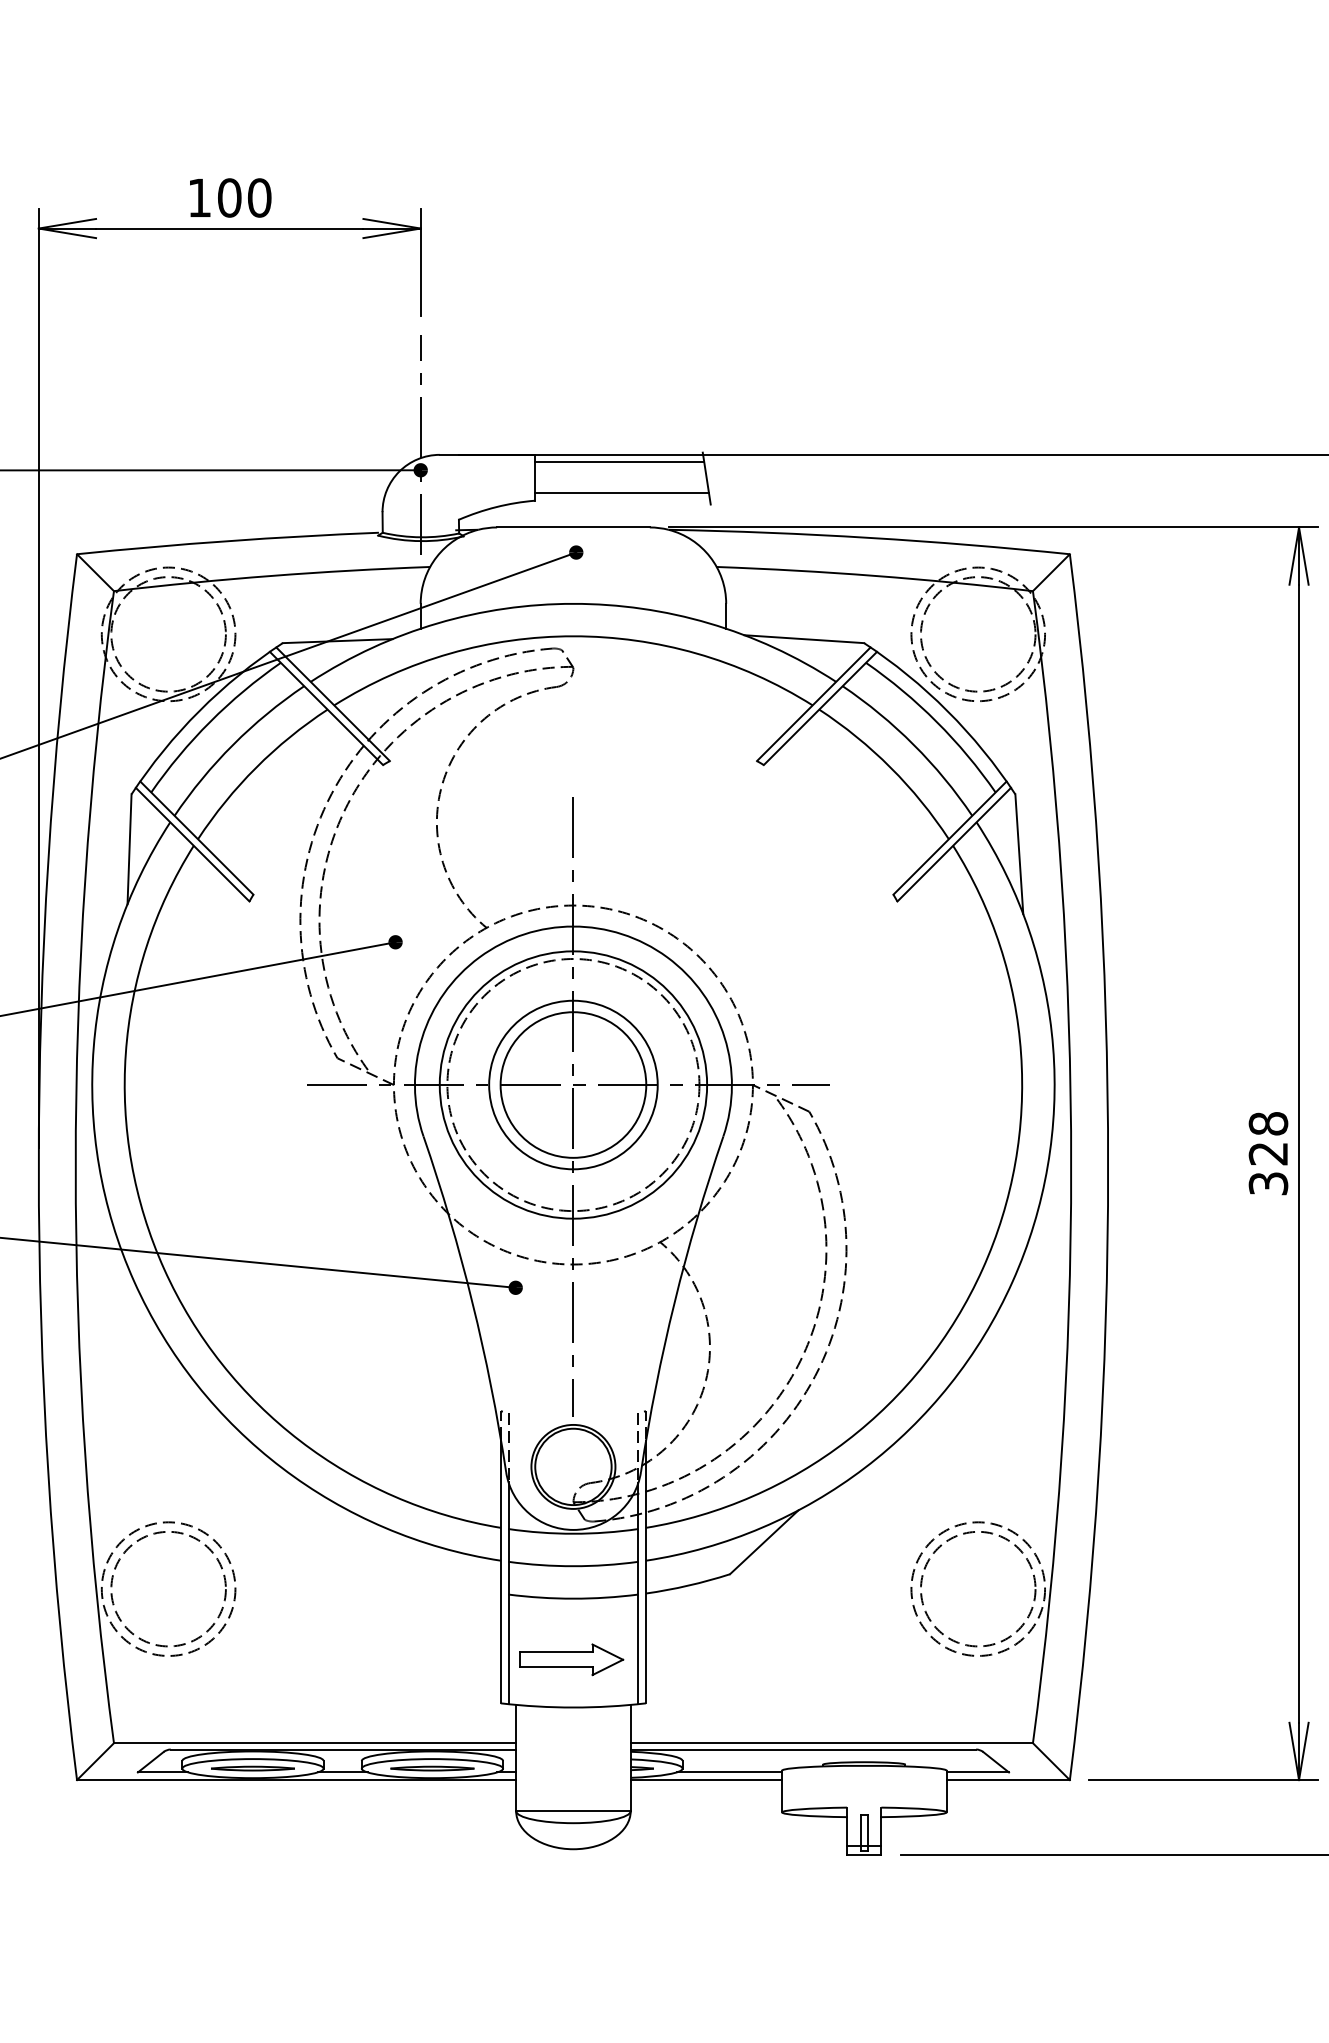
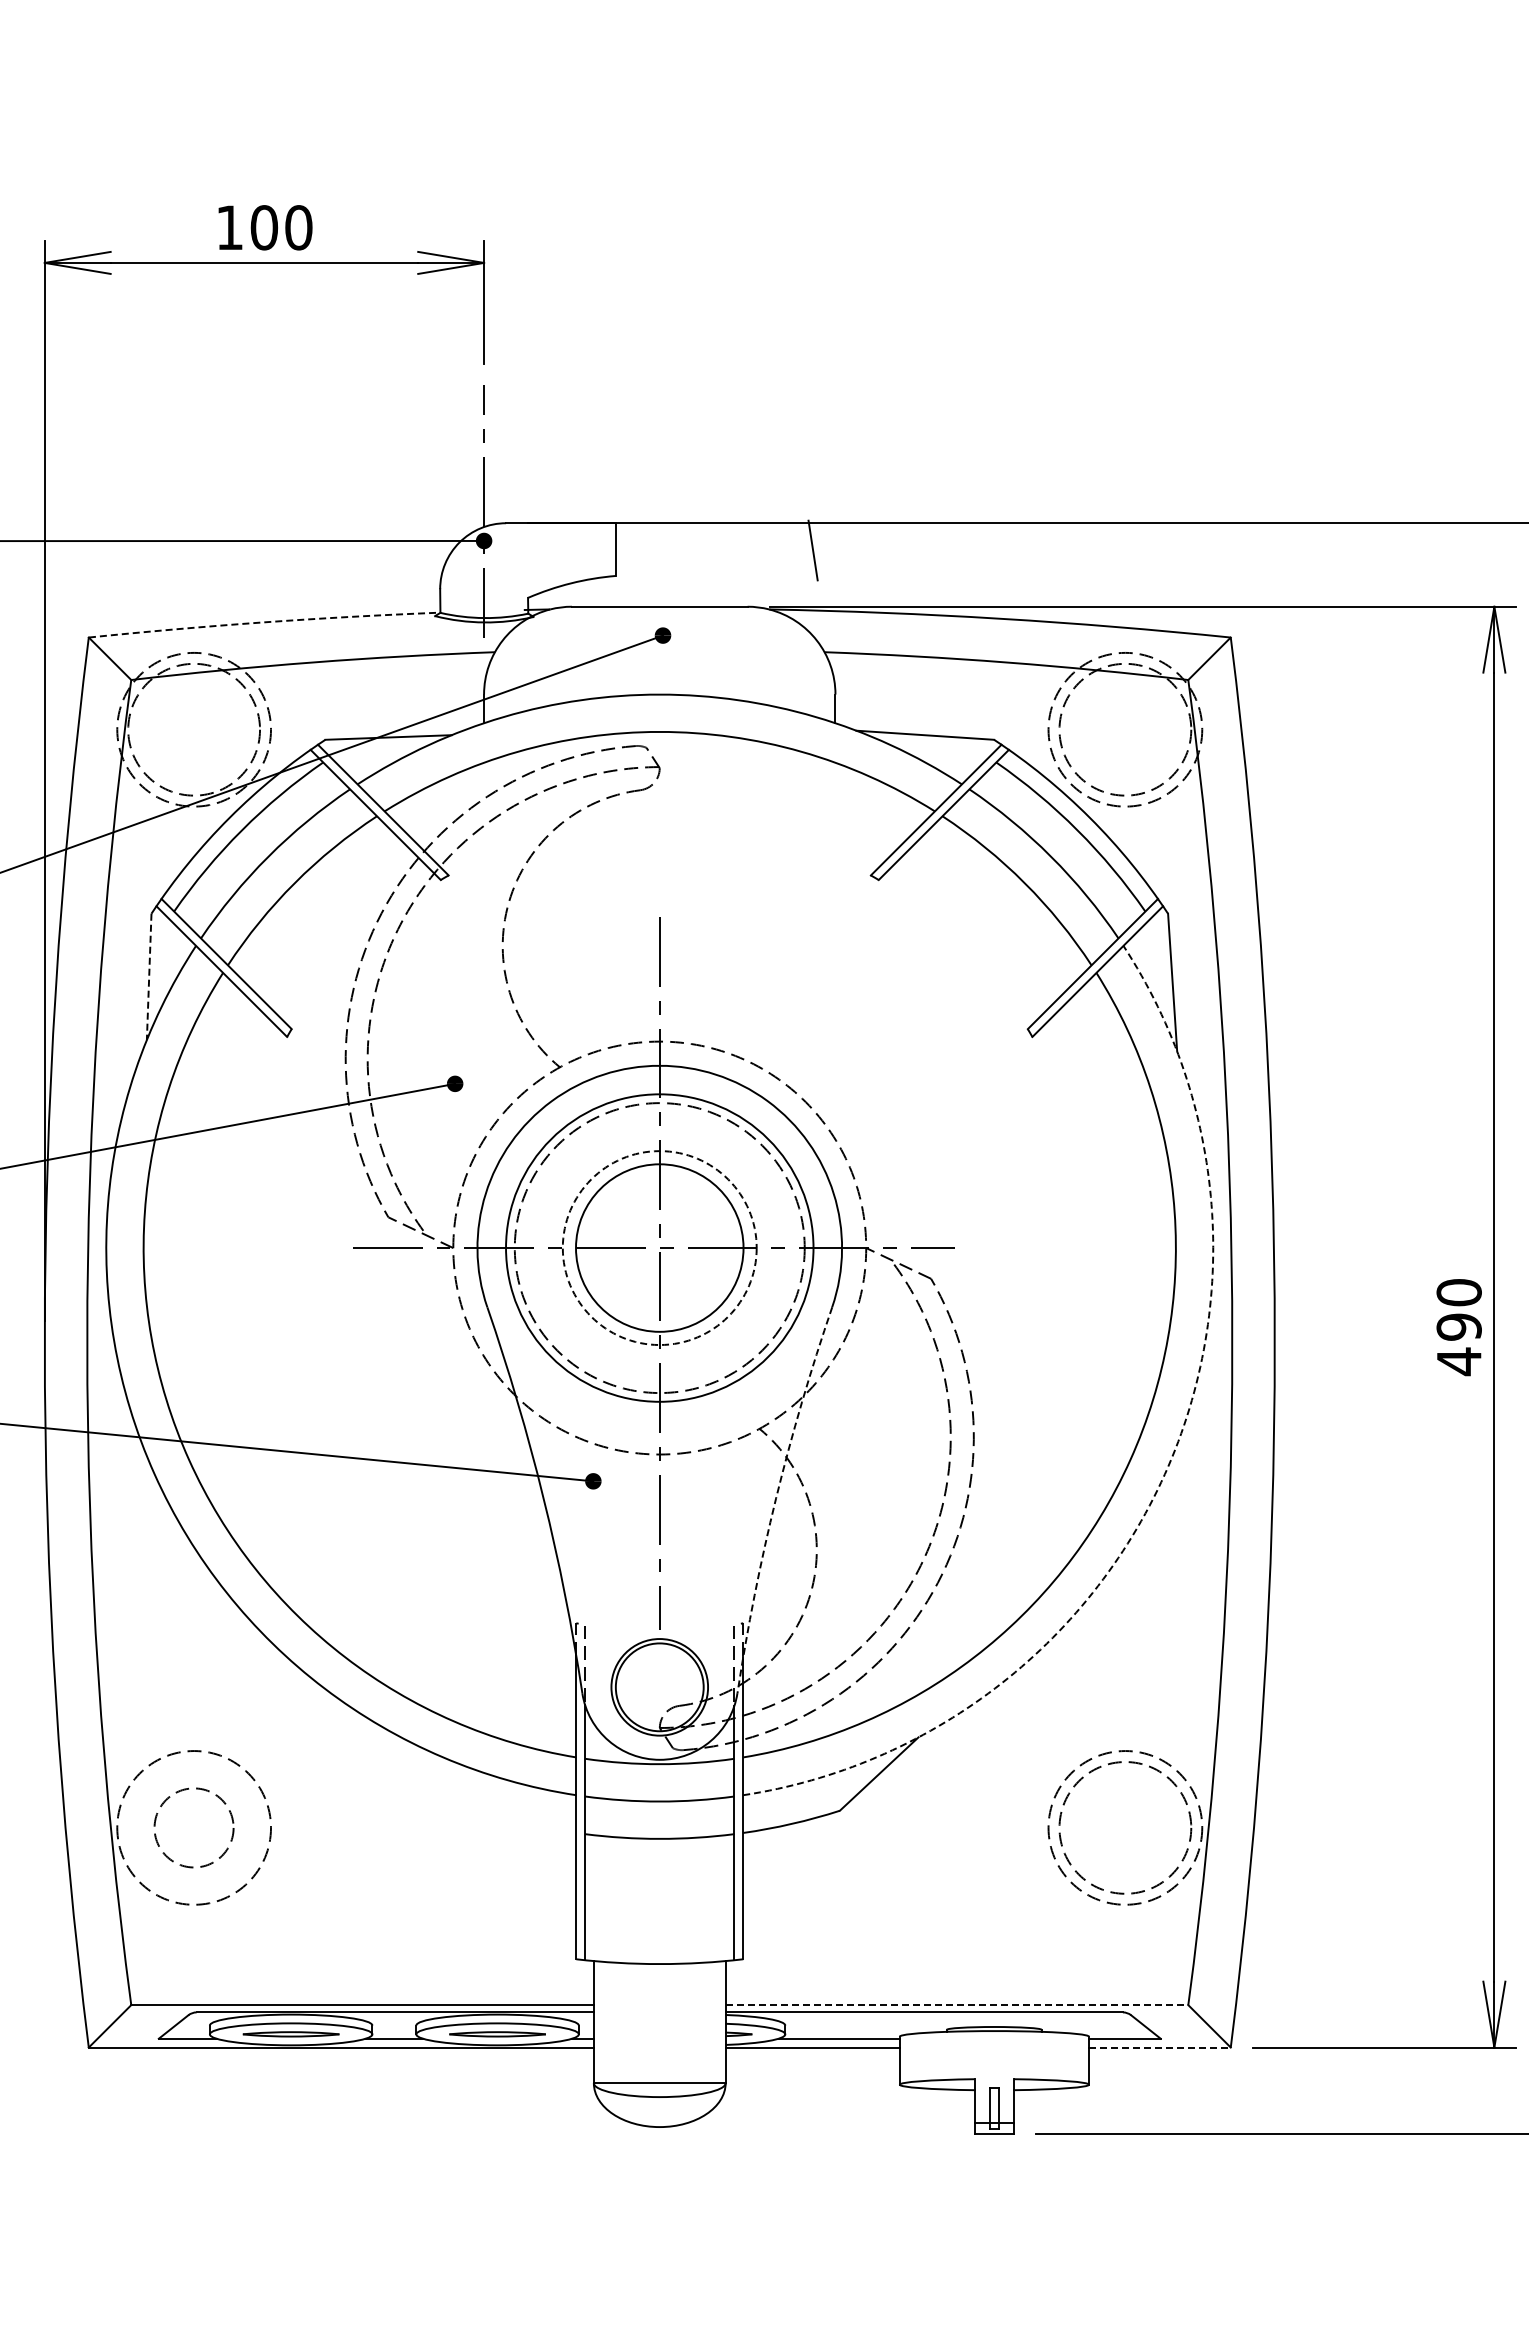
line: (619, 462) -> (712, 532), removed
line: (621, 493) -> (715, 567), removed
arc: (228, 541) -> (262, 622), solid -> dashed
line: (129, 849) -> (149, 977), solid -> dashed
circle: (573, 1085) -> (659, 1248), solid -> dashed
text: (1267, 1154) -> (1458, 1327), 328 -> 490
arc: (1012, 1281) -> (1164, 1474), solid -> dashed
arc: (674, 1302) -> (776, 1498), solid -> dashed
circle: (168, 1588) -> (193, 1827), size x0.6
part: (571, 1659) -> (657, 1908), removed
line: (832, 1743) -> (957, 2005), solid -> dashed
line: (1007, 1780) -> (1159, 2047), solid -> dashed

